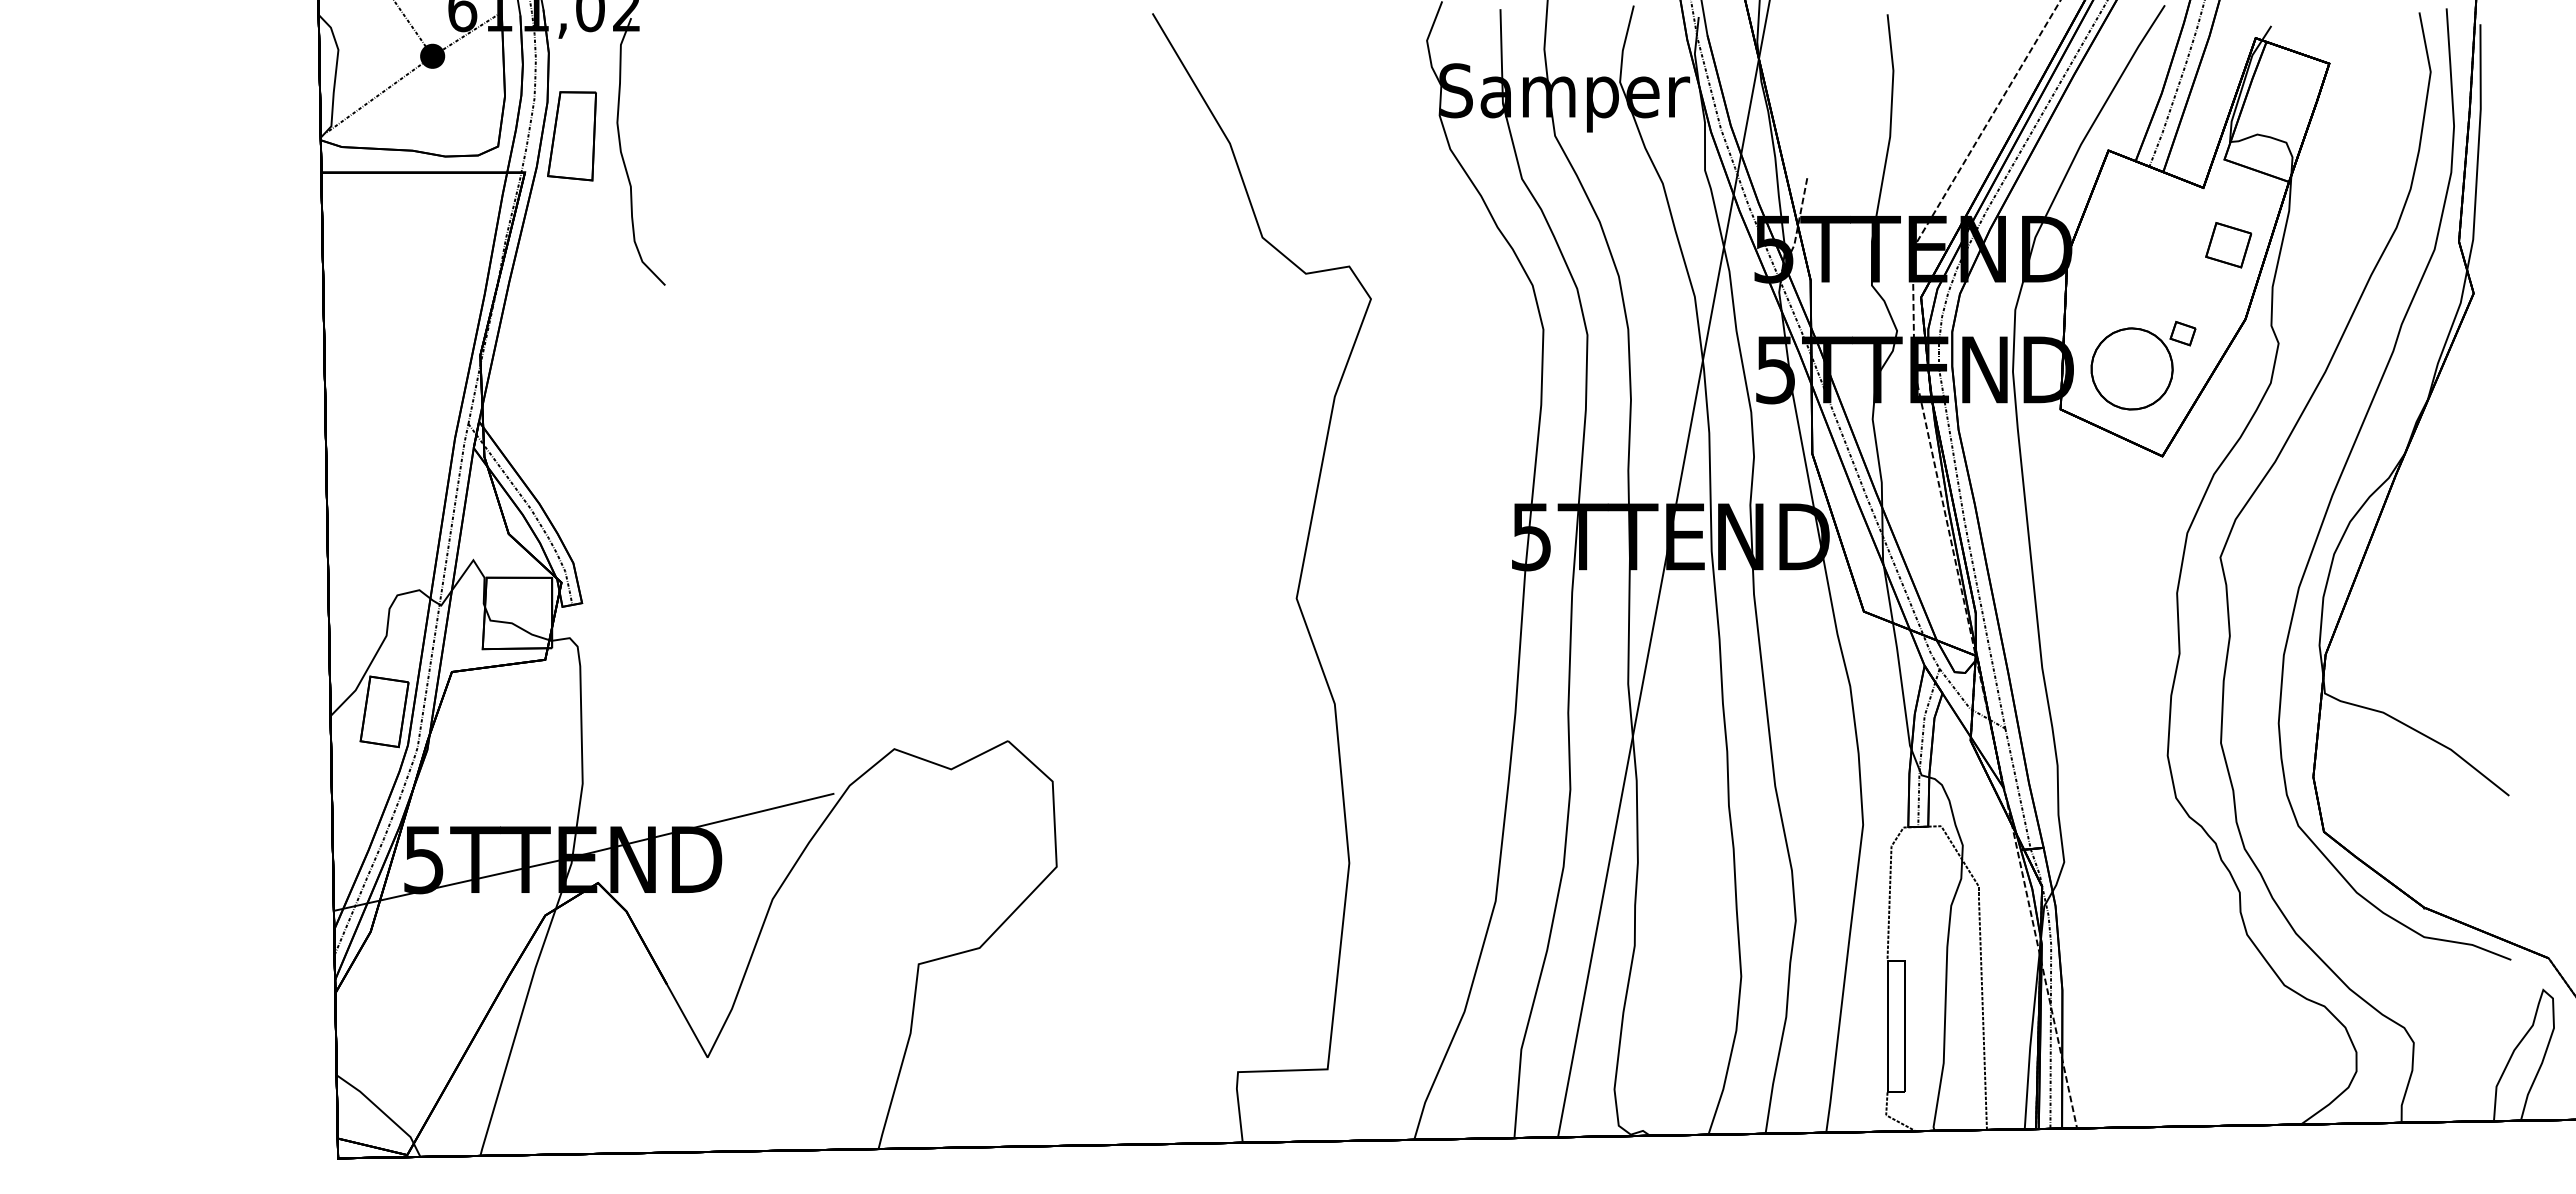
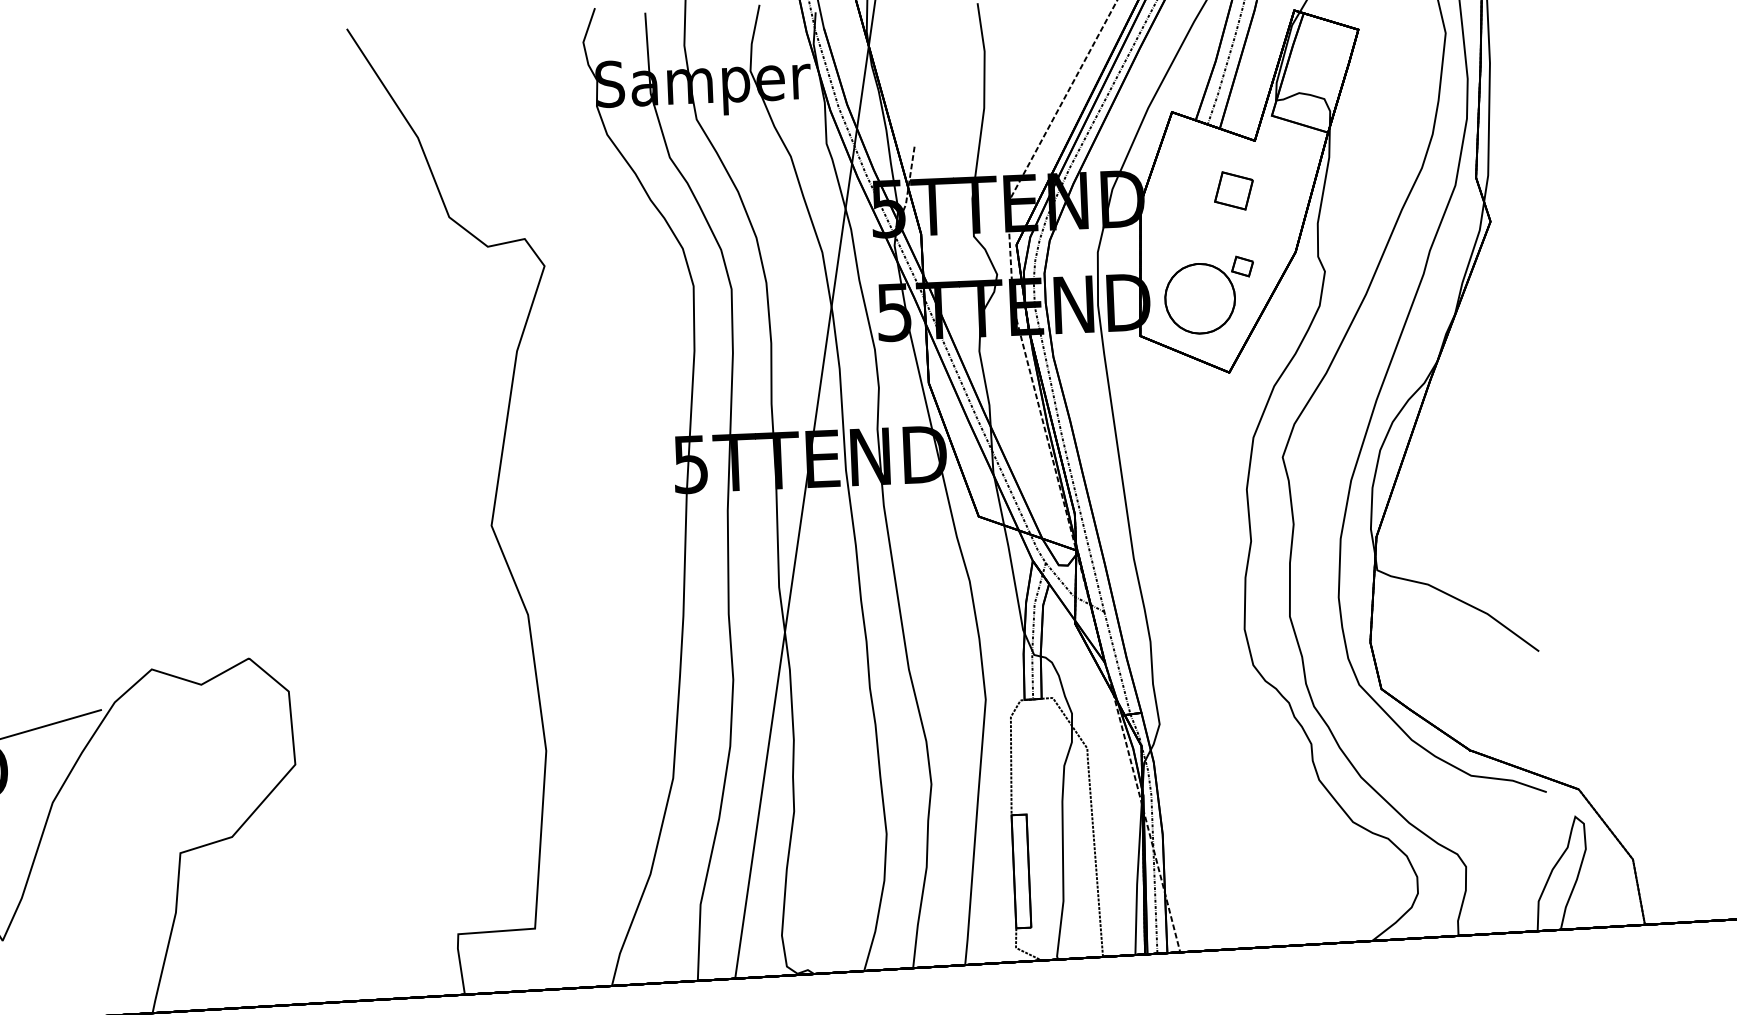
part: (2228, 245) -> (1233, 191), moved

